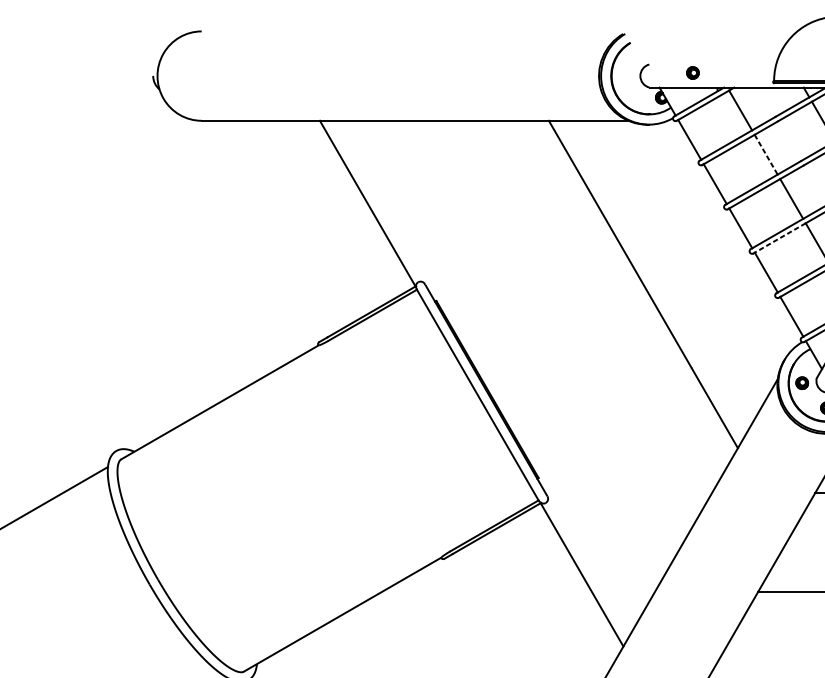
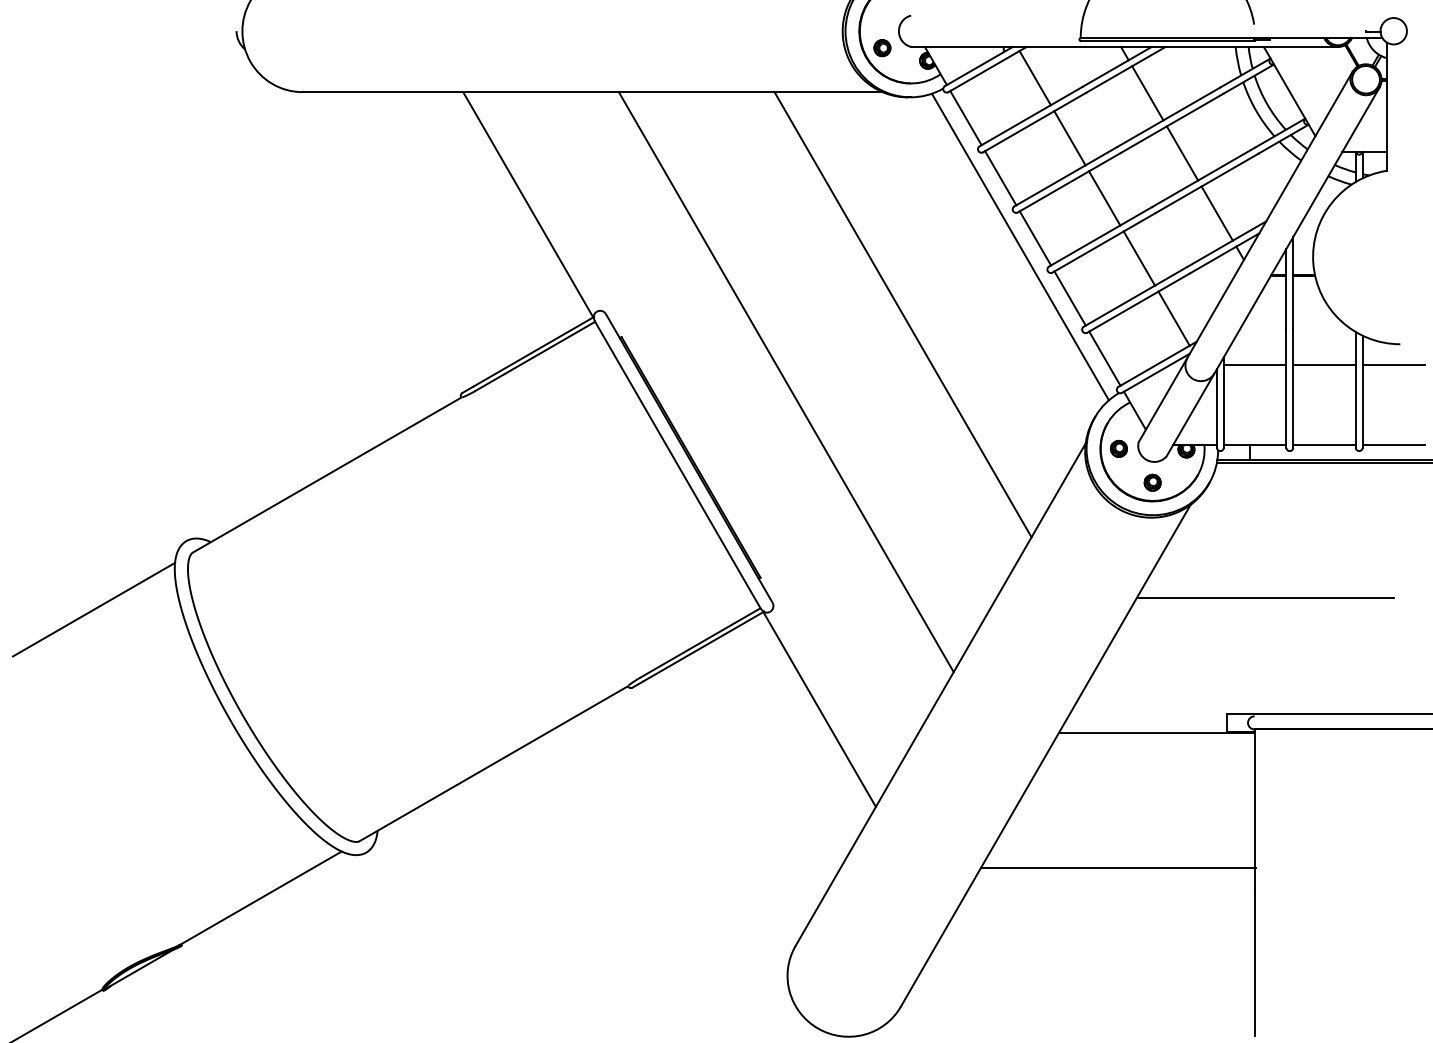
part: (693, 73) -> (882, 48), moved
line: (766, 154) -> (1070, 138), dashed -> solid
line: (729, 234) -> (1019, 246), added
line: (780, 238) -> (1089, 251), dashed -> solid
line: (556, 334) -> (785, 382), added

